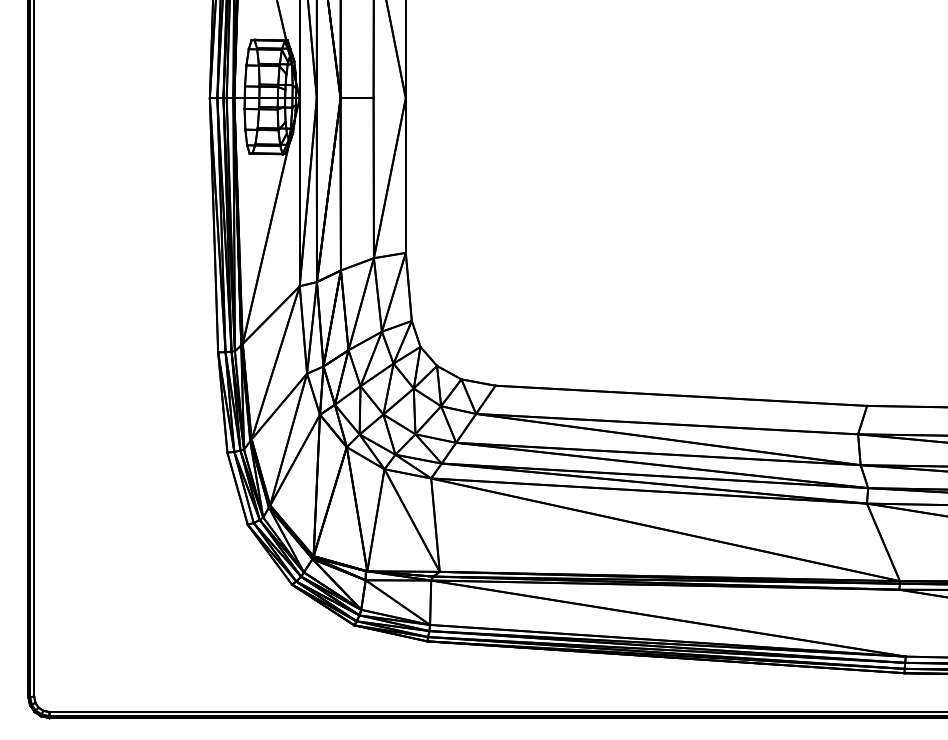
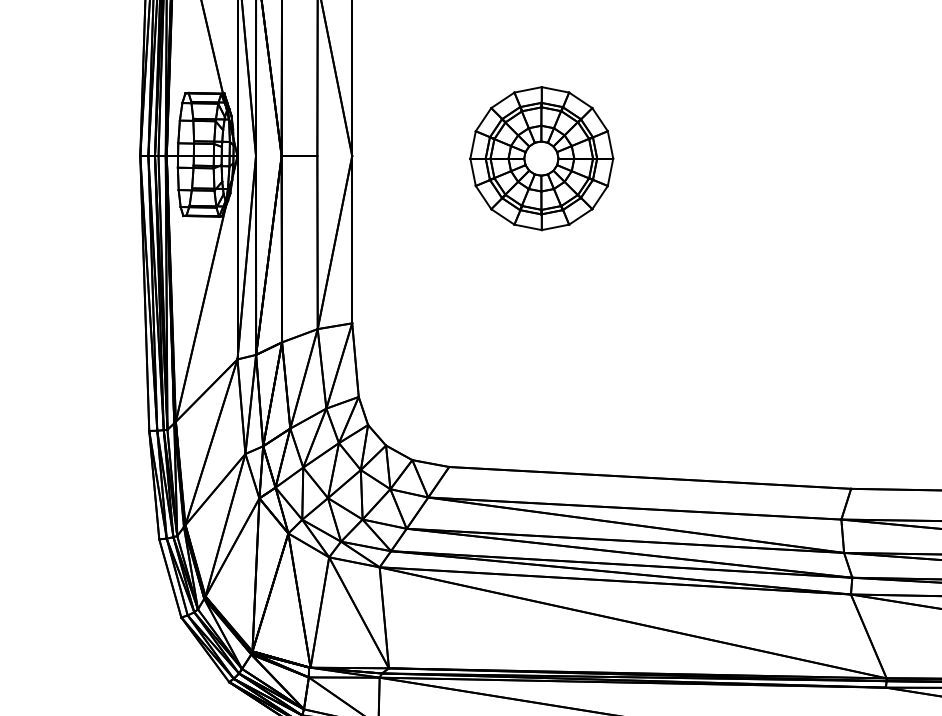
part: (581, 100) -> (542, 158), added

